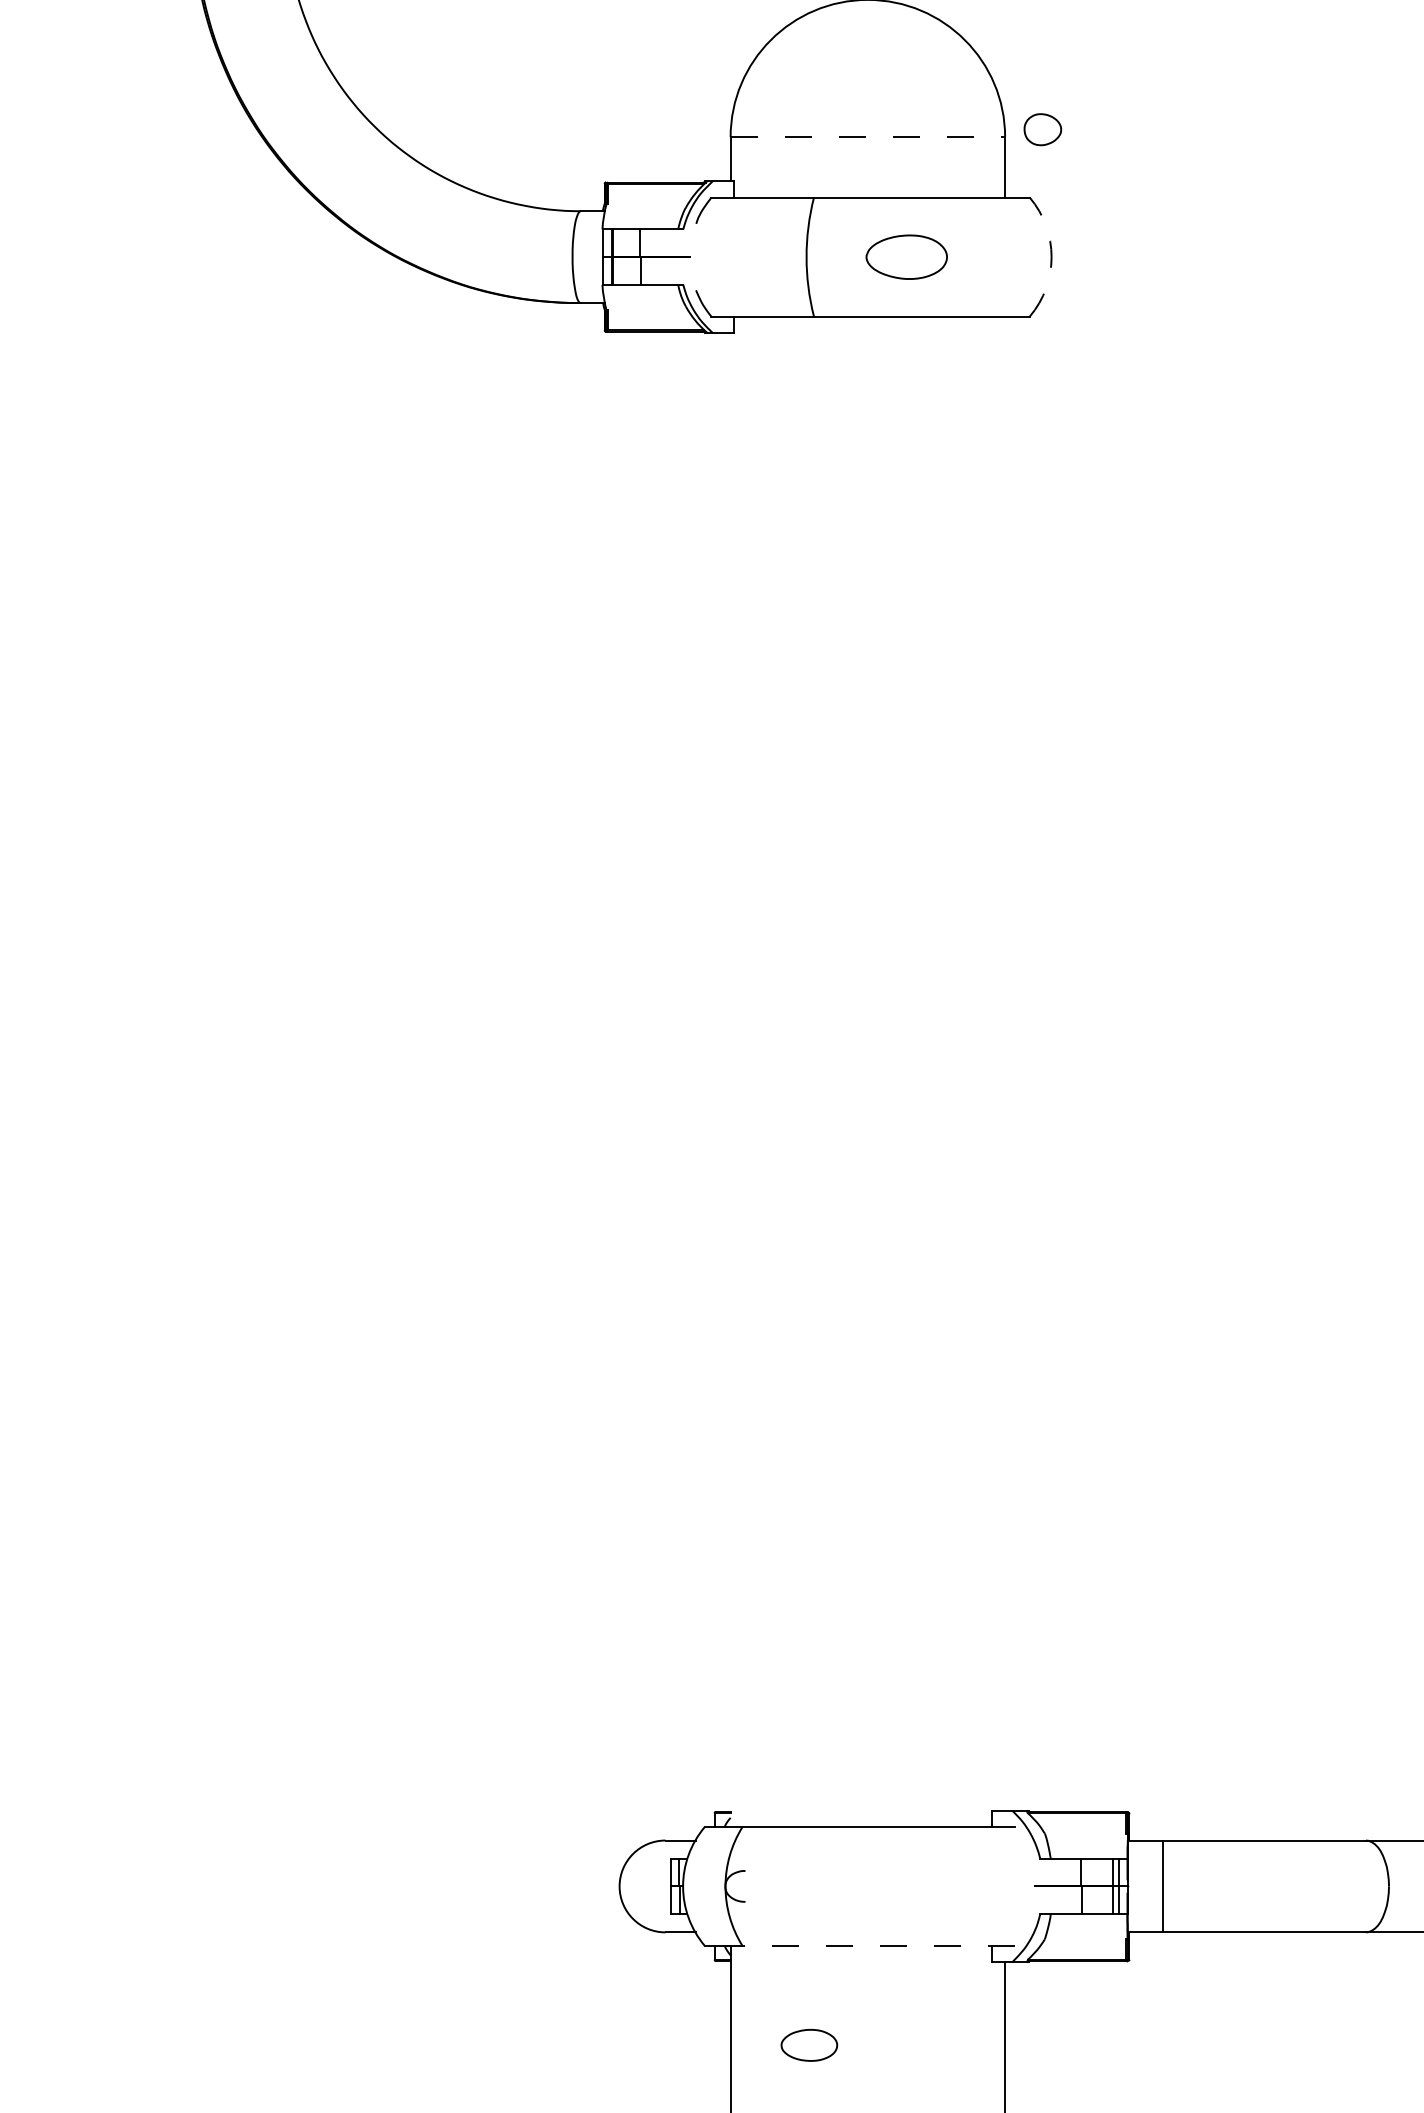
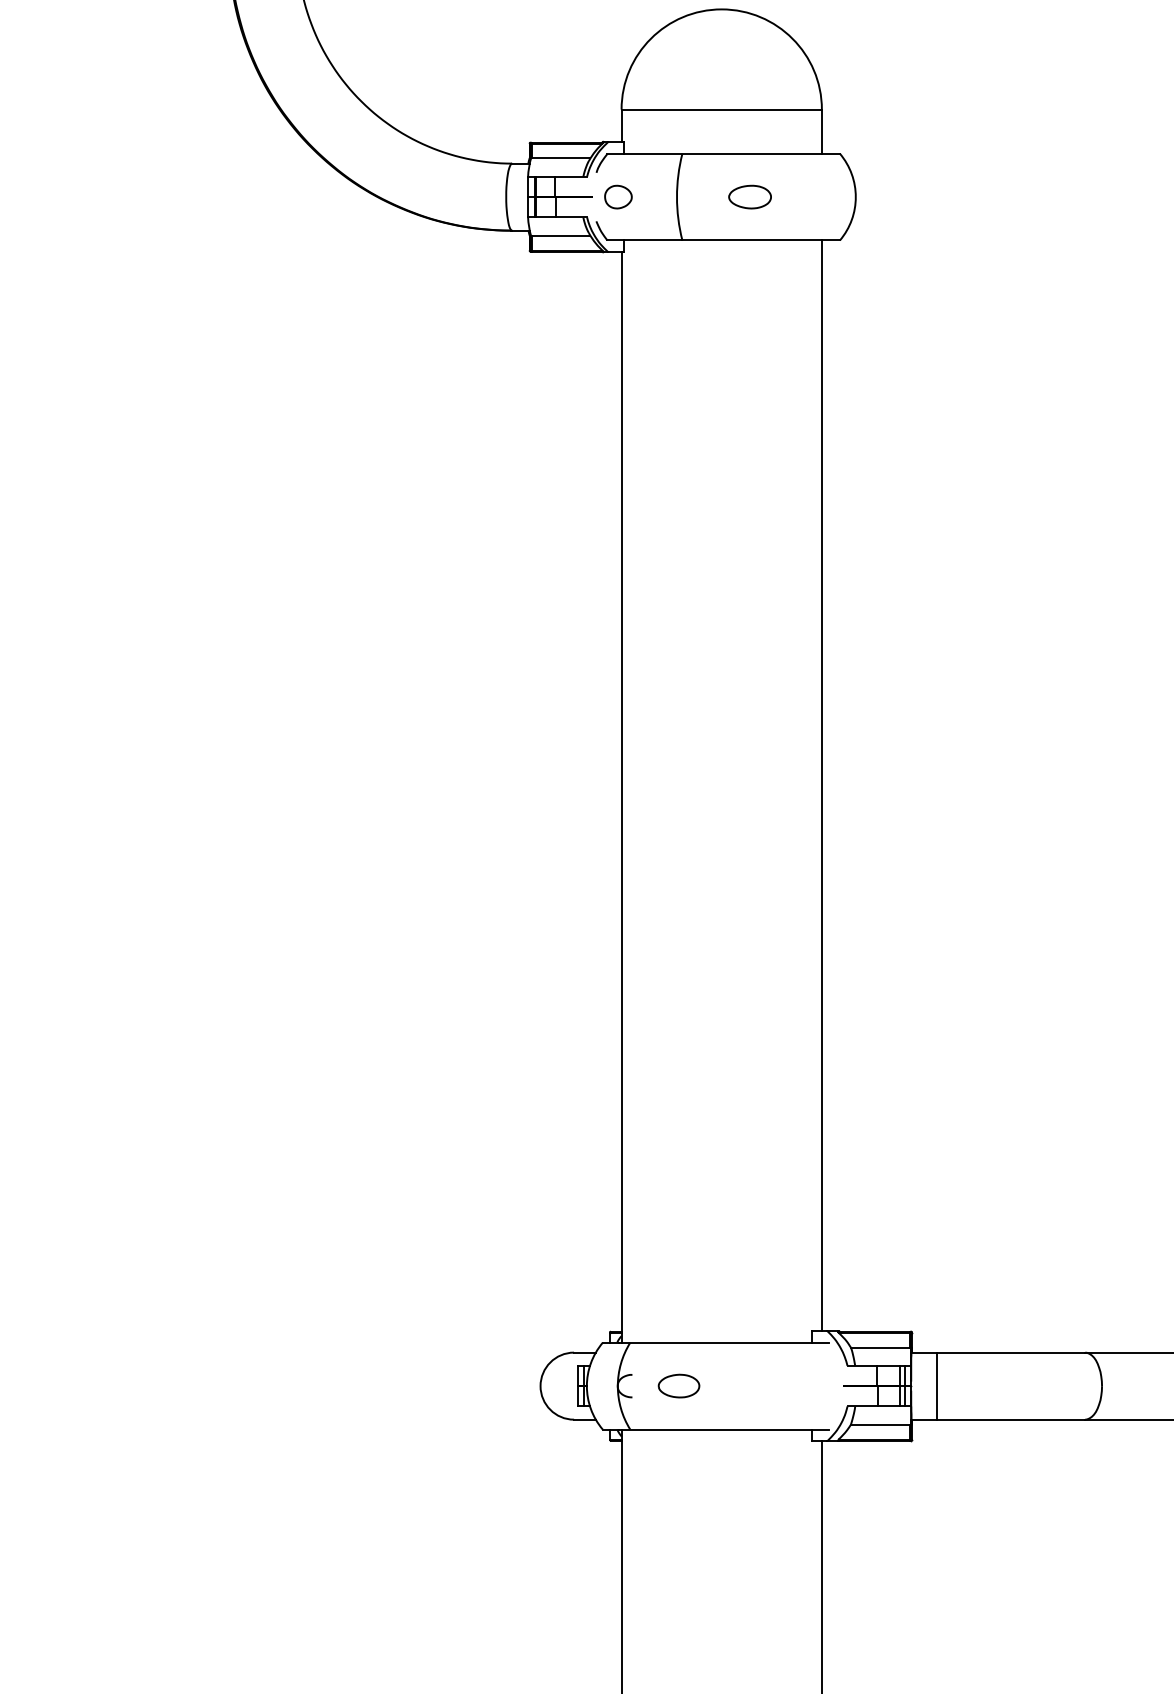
part: (1042, 128) -> (618, 196), moved
line: (868, 137) -> (722, 109), dashed -> solid
line: (646, 204) -> (560, 158), added
part: (905, 256) -> (749, 196), size x0.71
arc: (1051, 257) -> (855, 197), dashed -> solid
line: (646, 309) -> (560, 235), added
line: (1004, 1063) -> (821, 785), added
line: (730, 1079) -> (621, 797), added
line: (1085, 1833) -> (880, 1347), added
line: (1085, 1939) -> (880, 1424), added
line: (871, 1945) -> (724, 1429), dashed -> solid
part: (808, 2044) -> (678, 1385), moved

